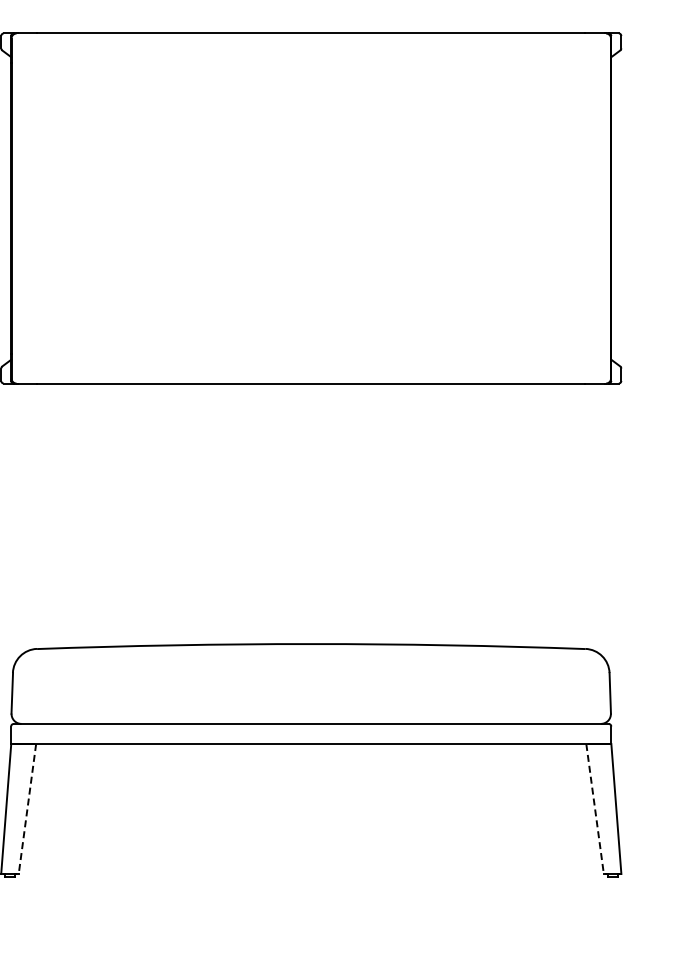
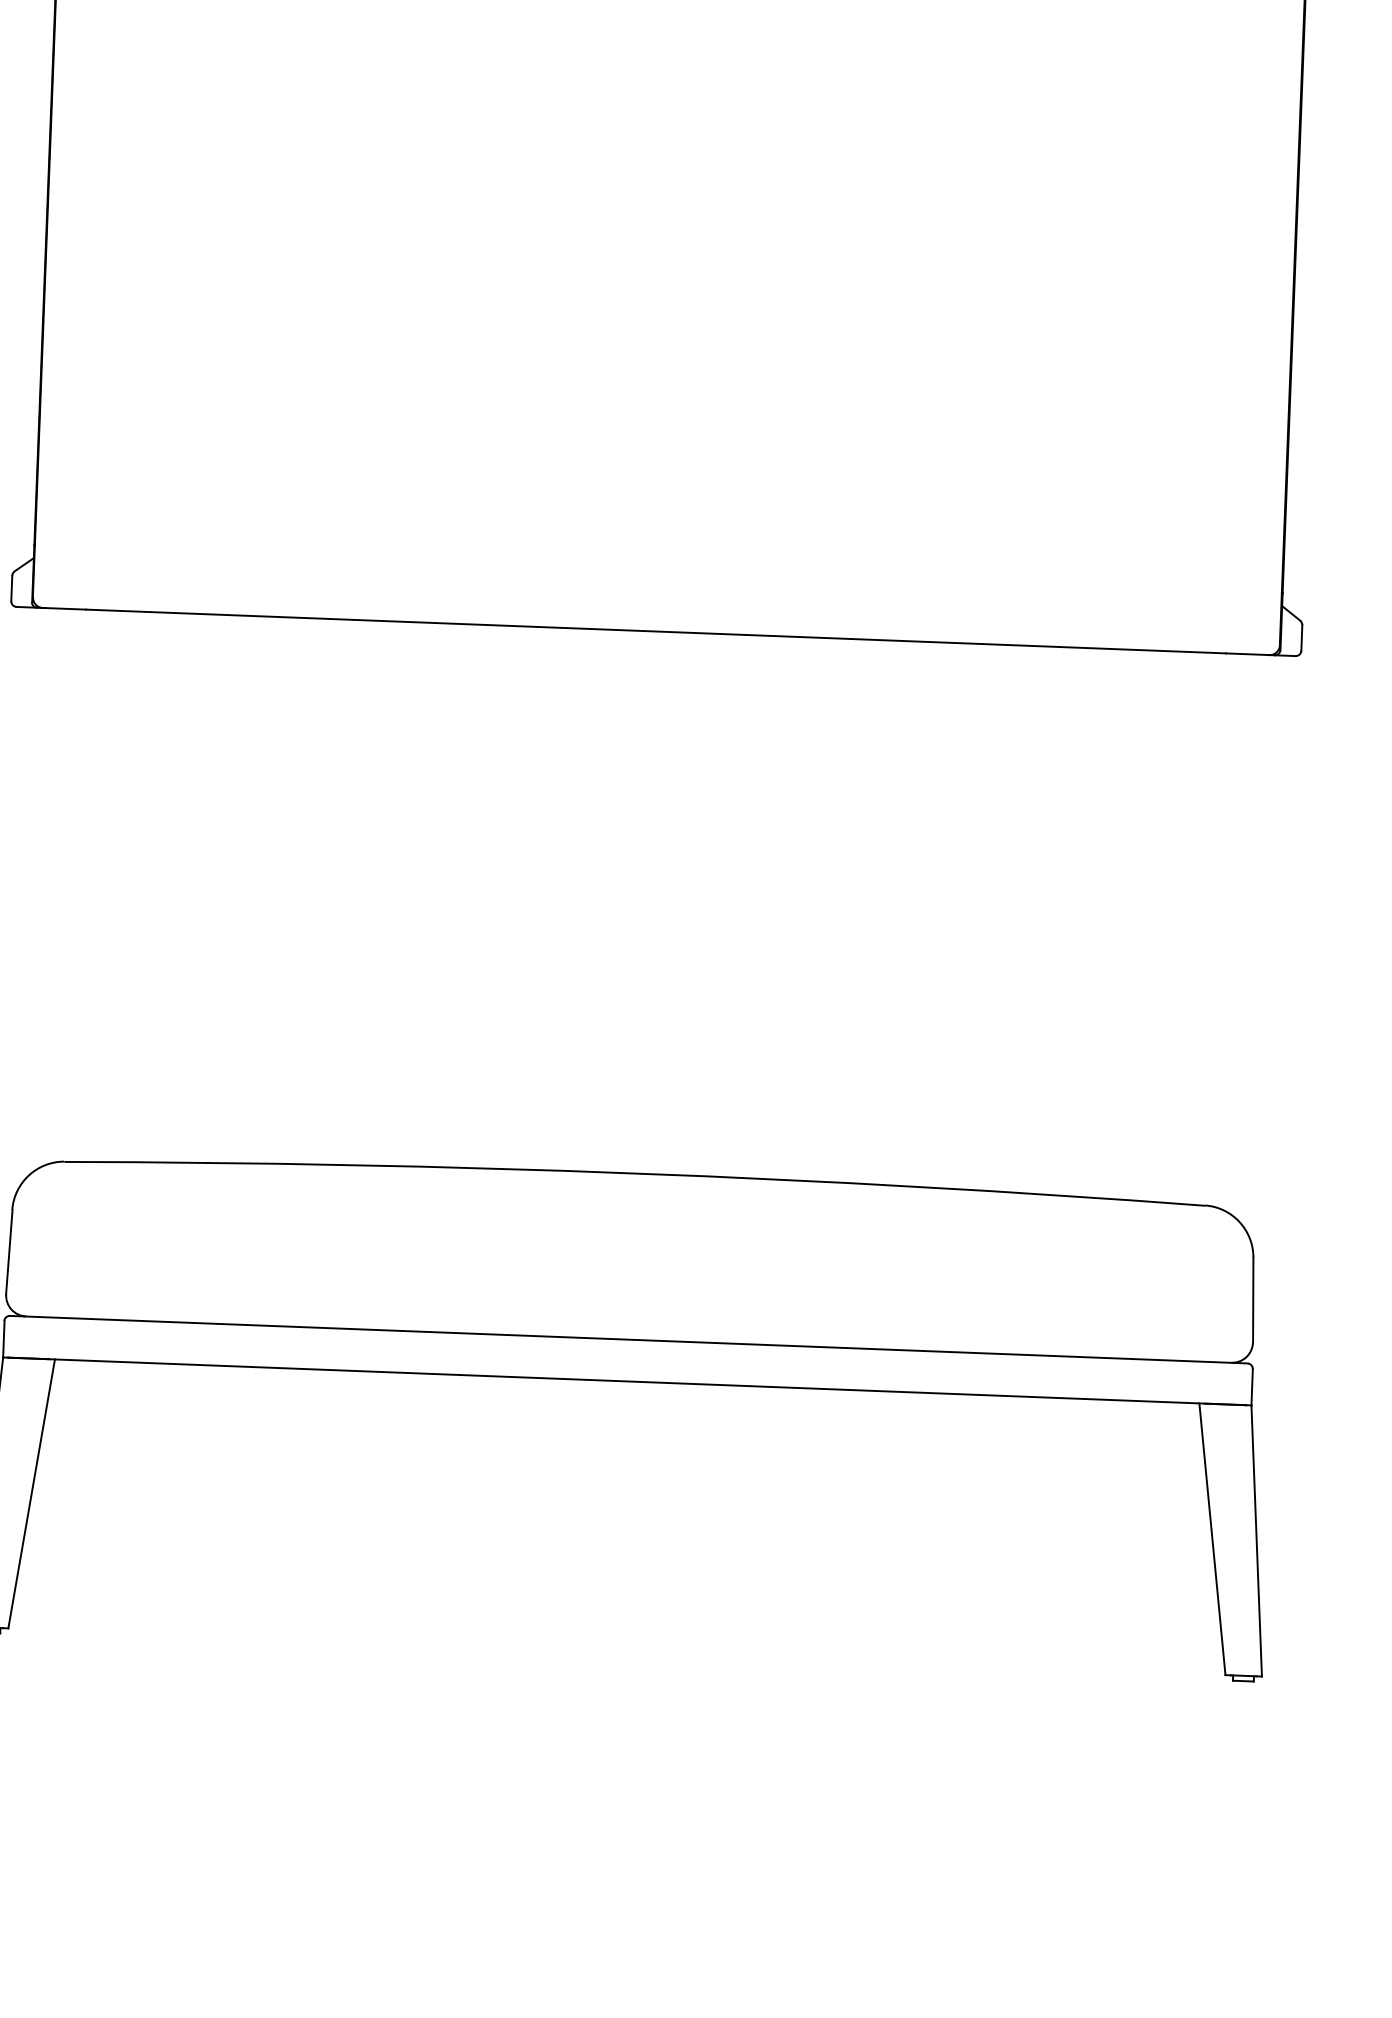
line: (27, 809) -> (31, 1494), dashed -> solid
line: (595, 809) -> (1213, 1540), dashed -> solid

